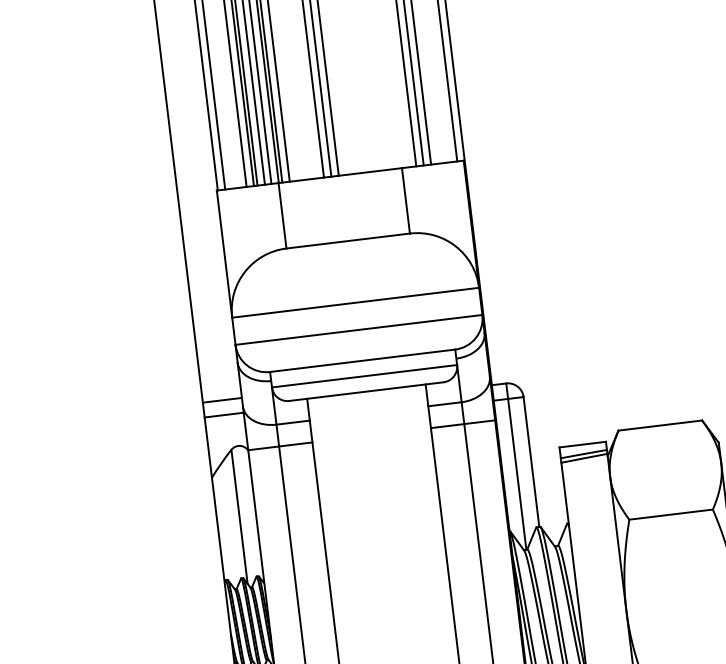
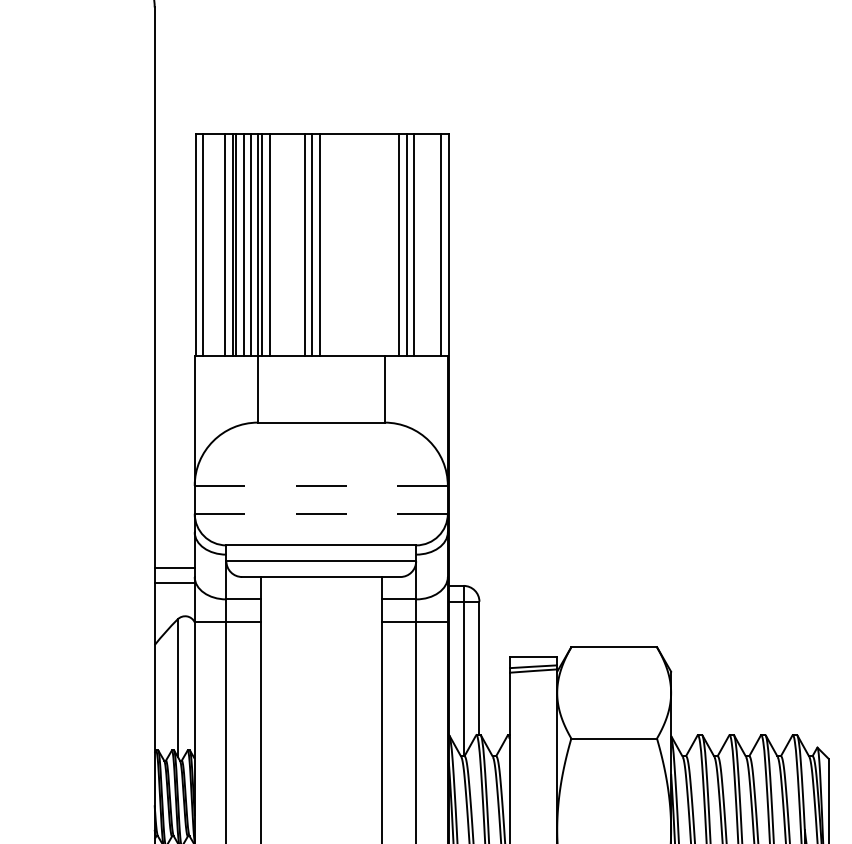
line: (355, 302) -> (321, 485), solid -> dashed
line: (359, 329) -> (321, 513), solid -> dashed

